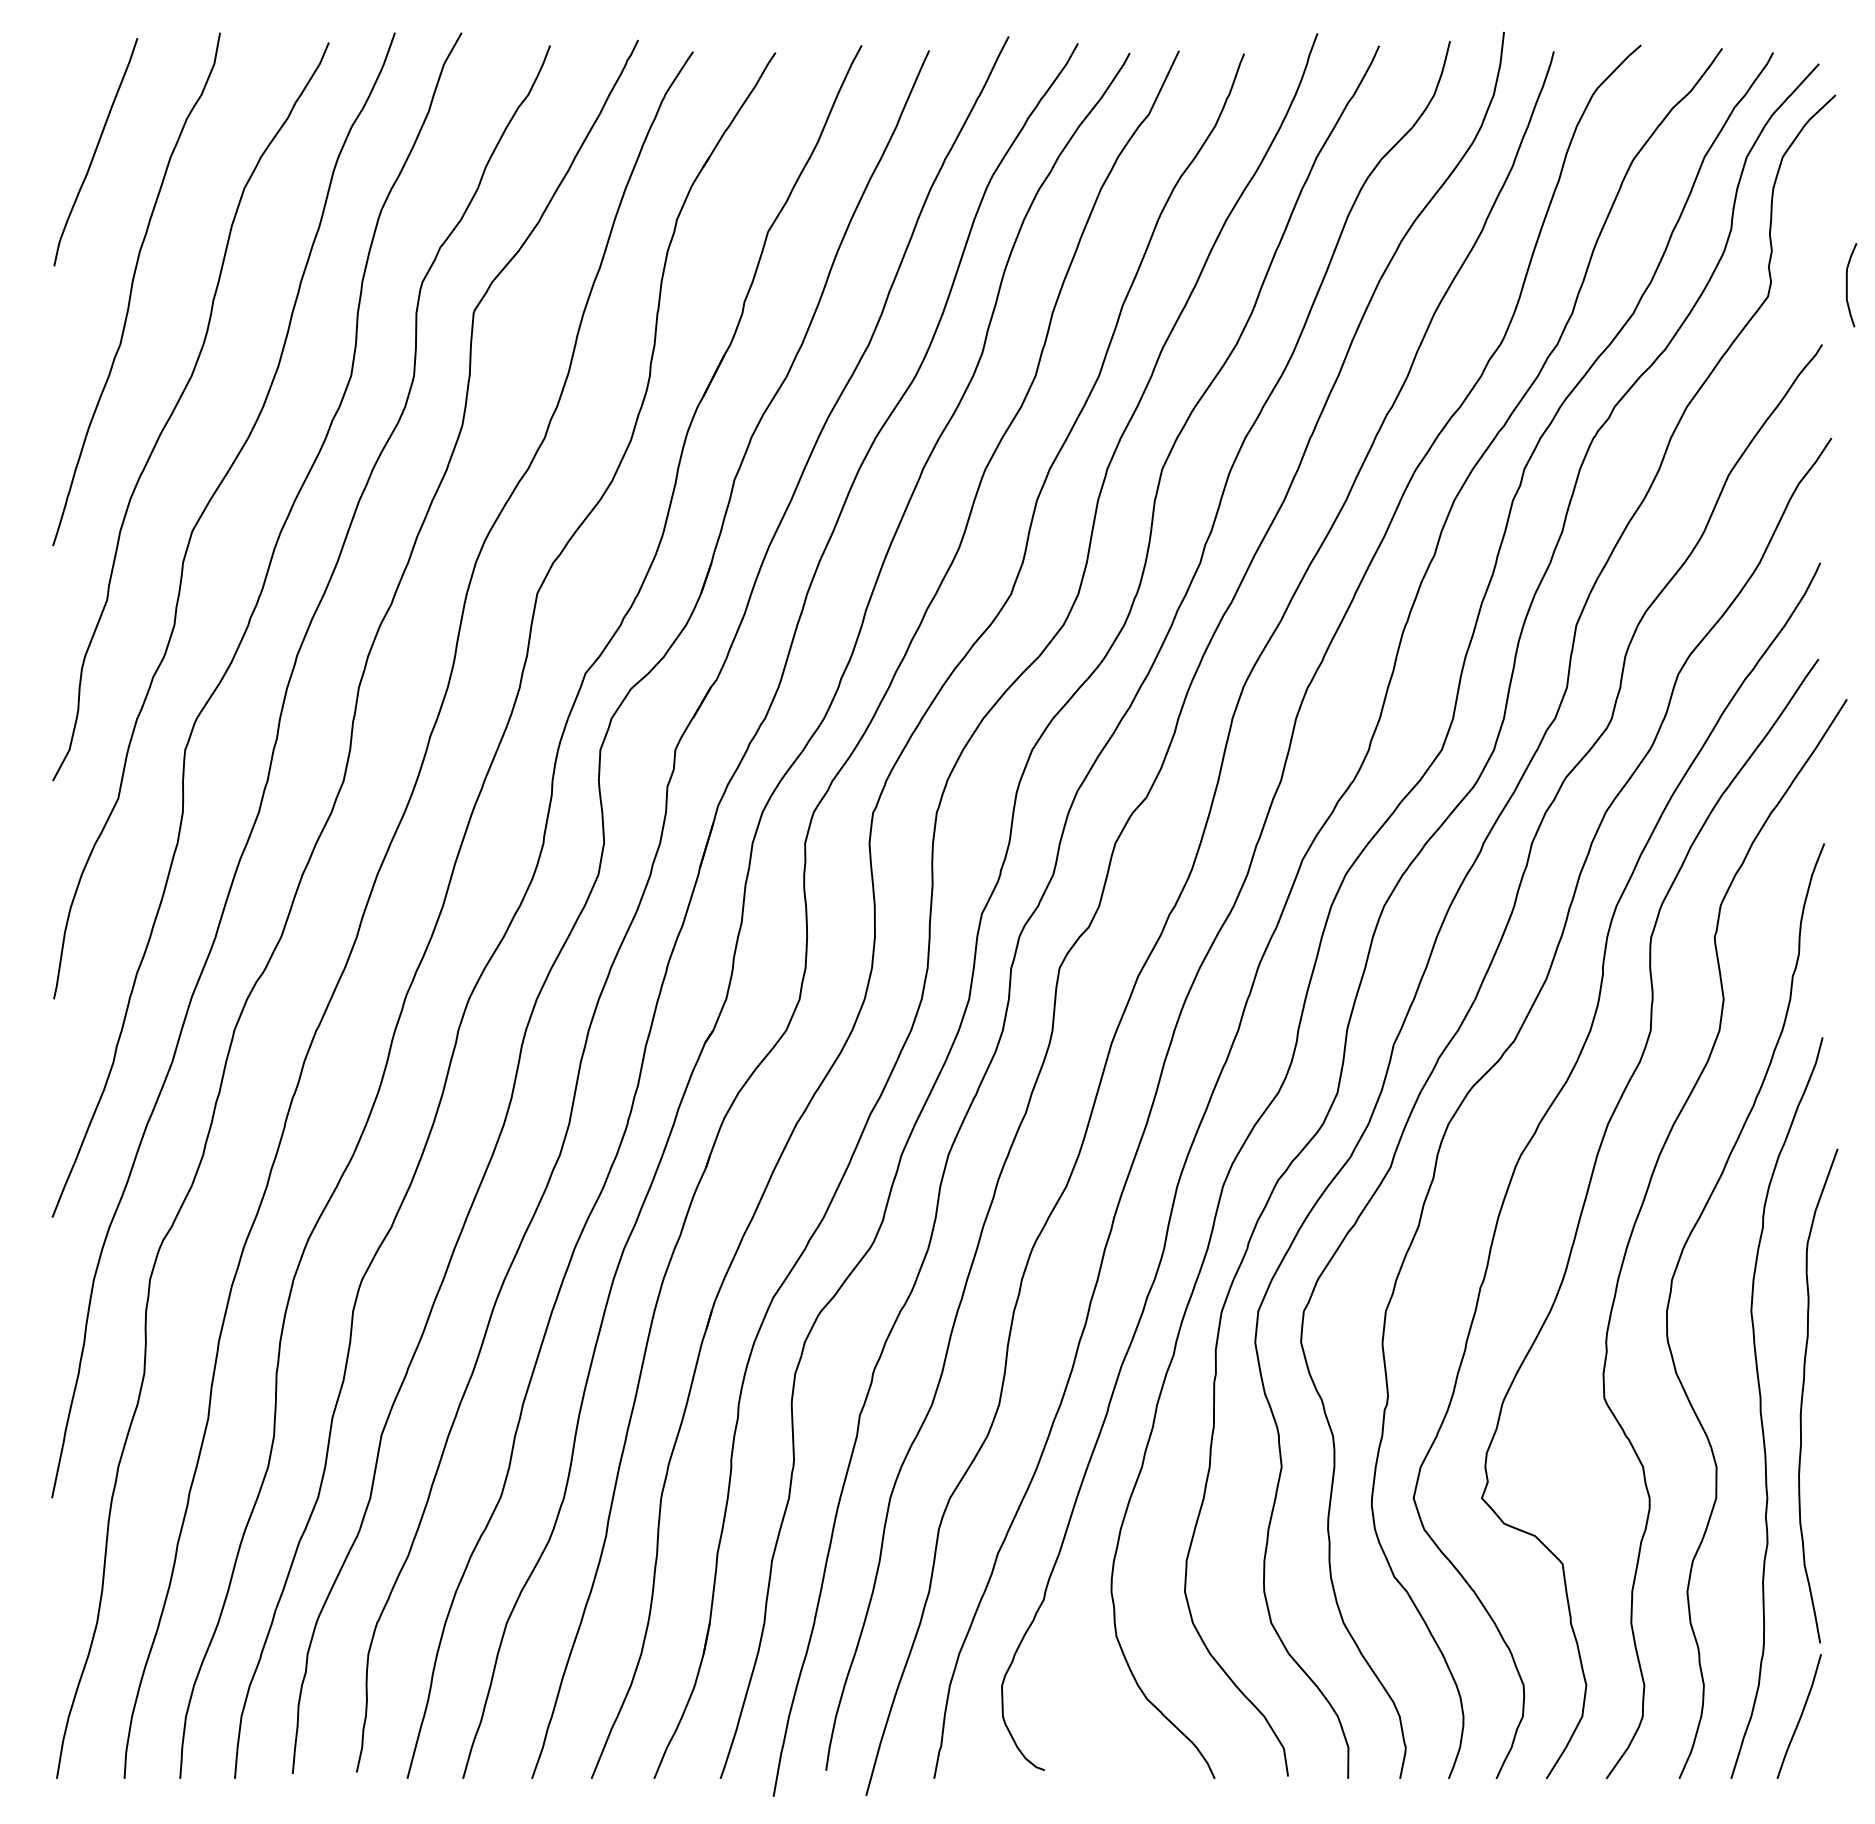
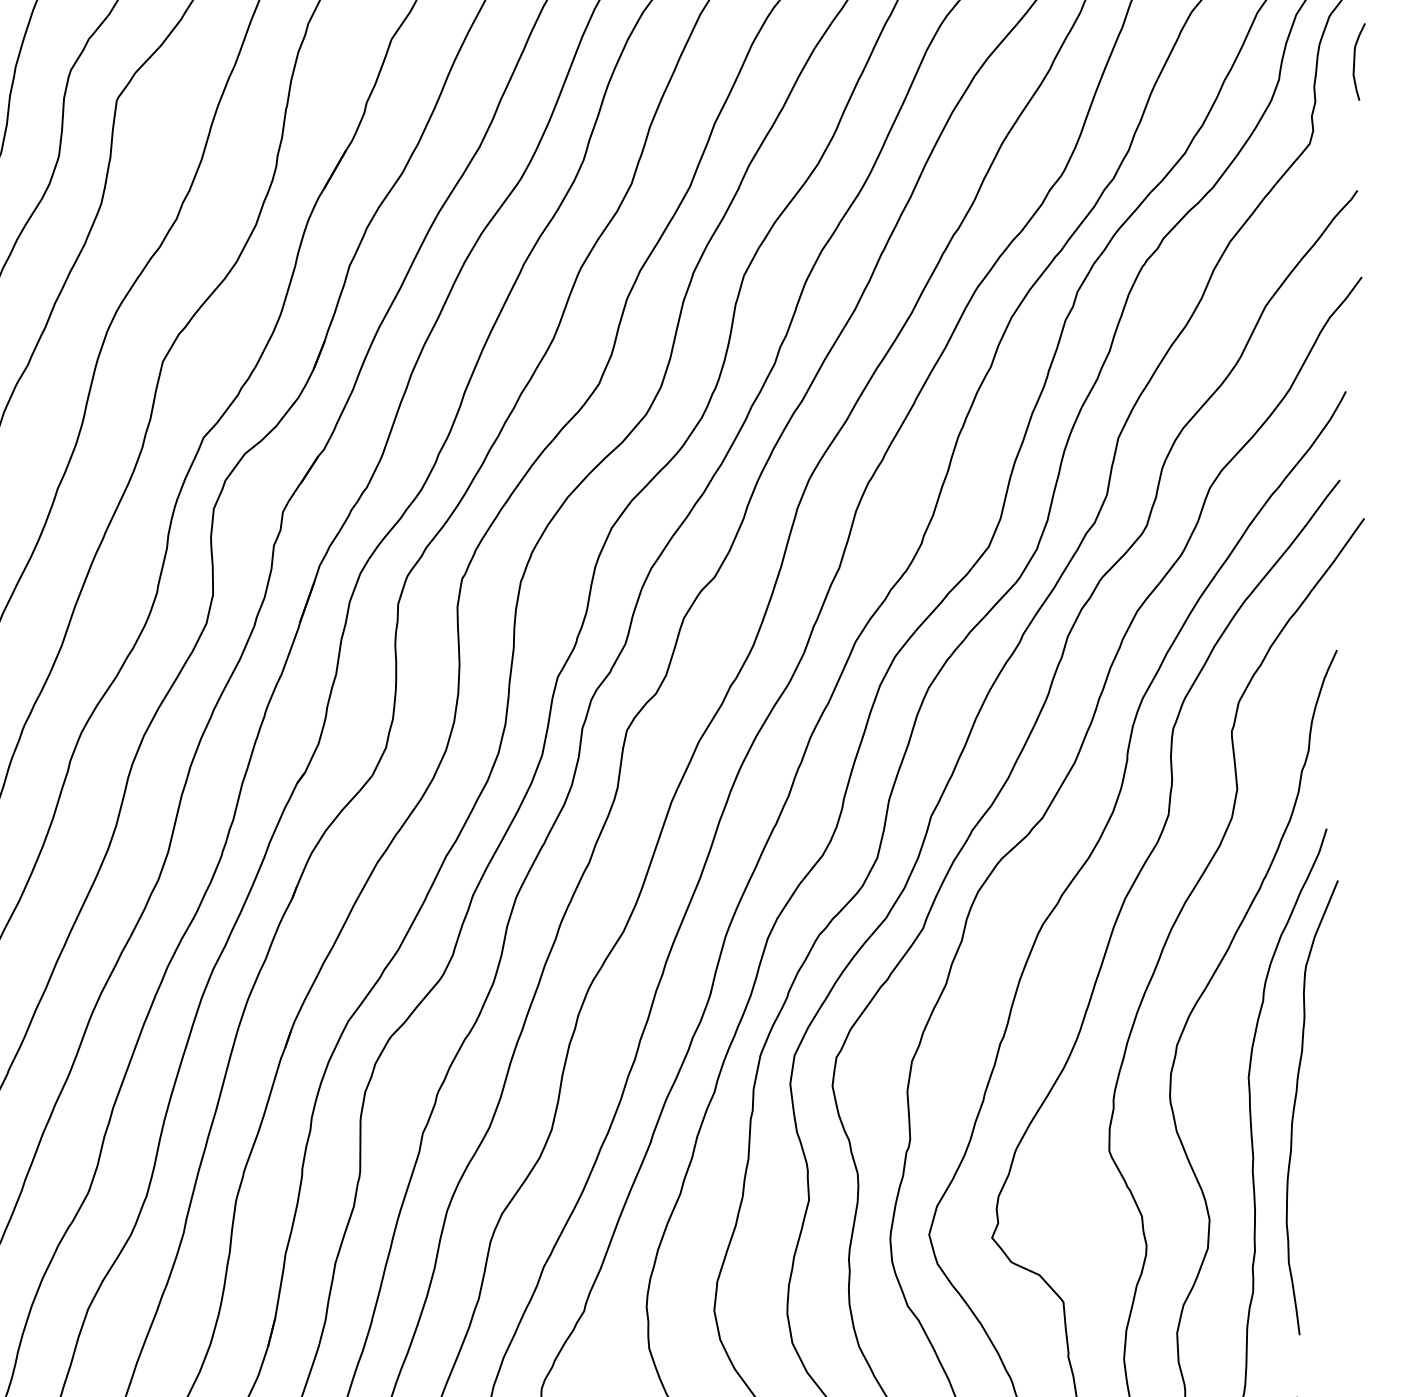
curve: (1847, 285) -> (1354, 61), moved
curve: (1803, 1395) -> (1295, 1106), moved

